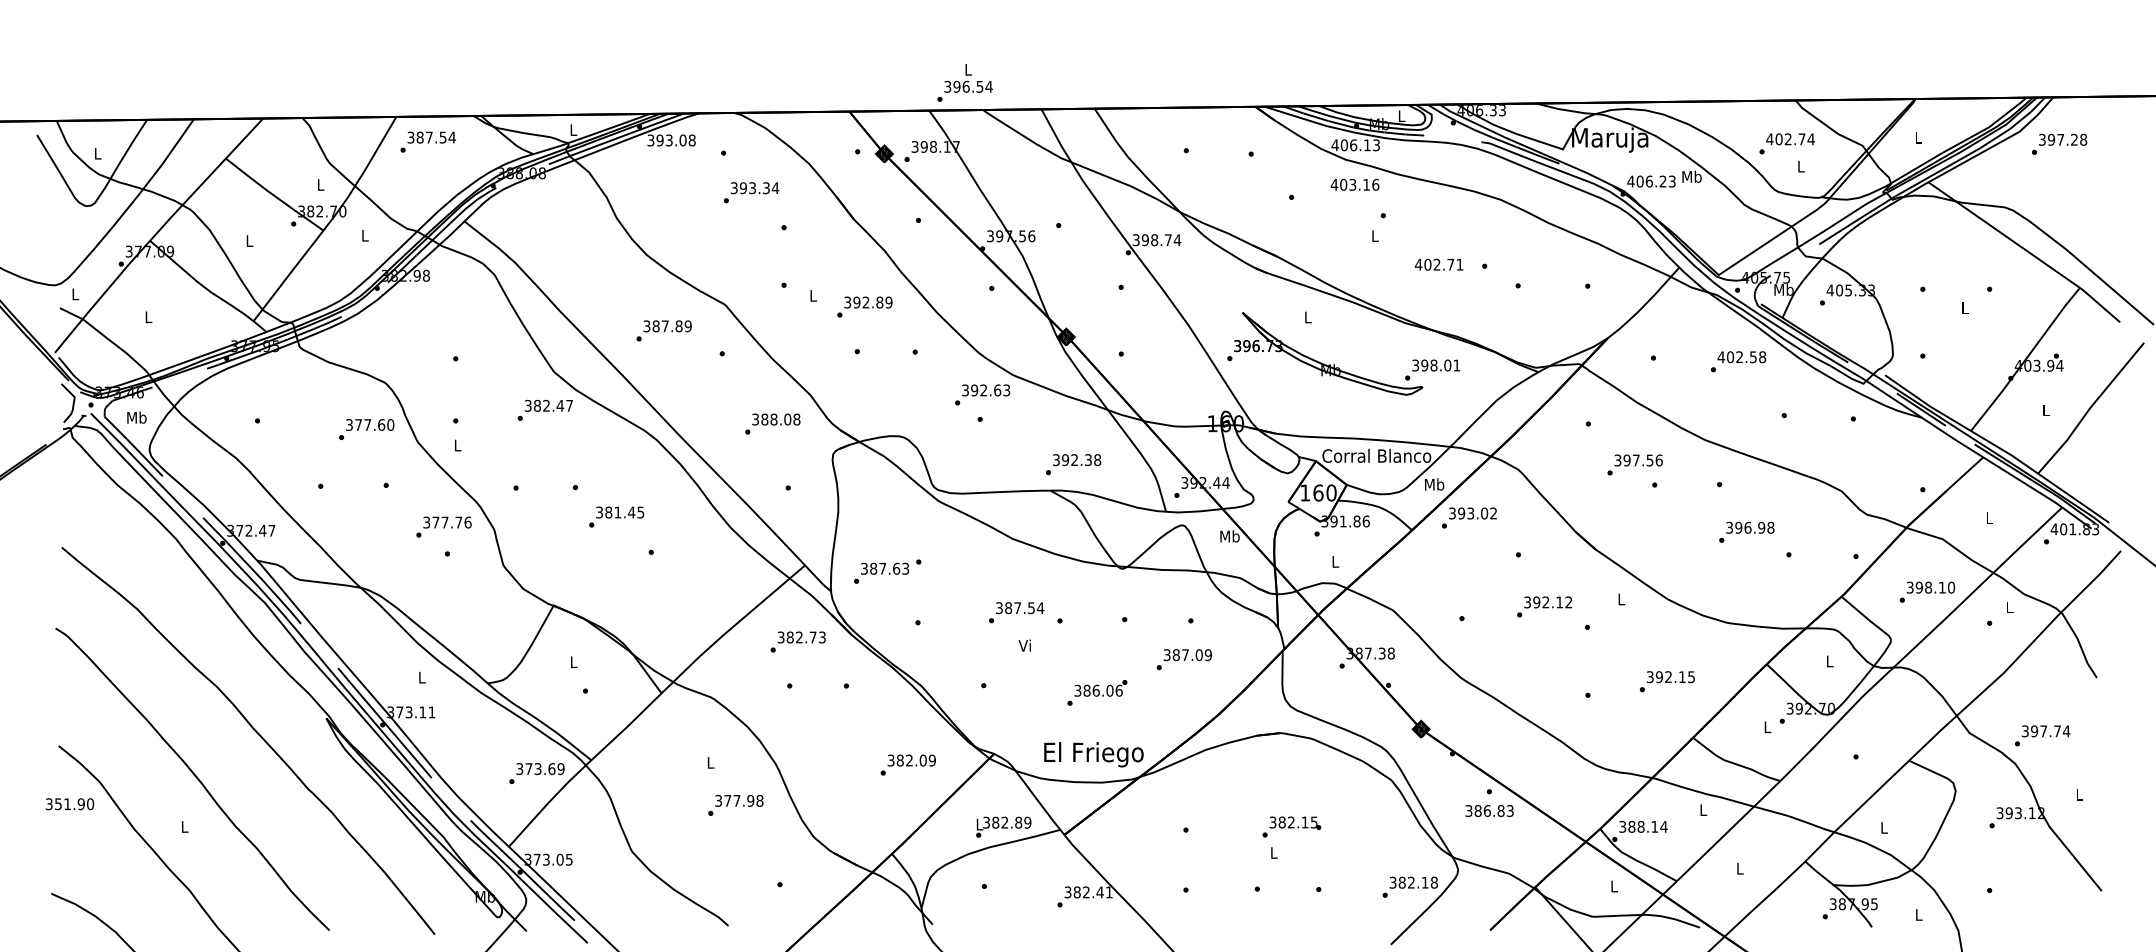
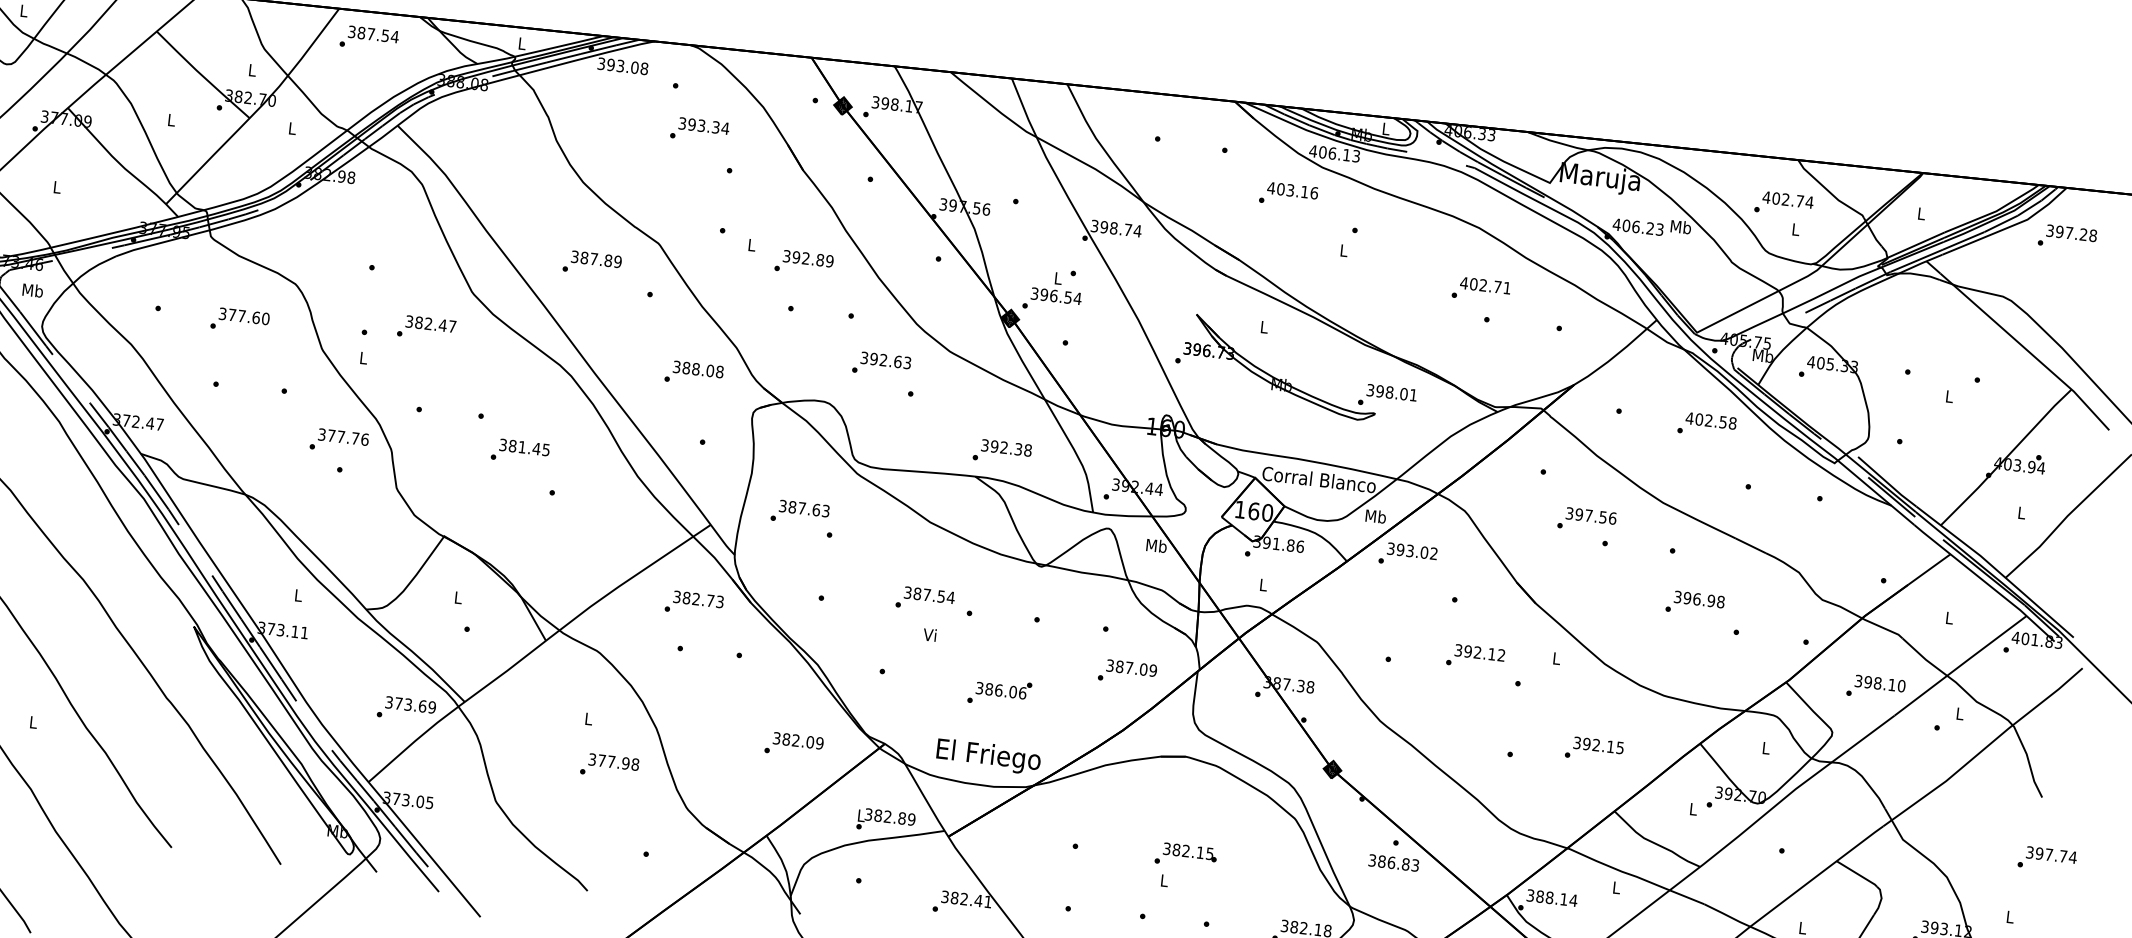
text: (964, 82) -> (1052, 291), moved
text: (1354, 184) -> (1292, 190), moved
text: (1439, 264) -> (1485, 285), moved
text: (982, 394) -> (881, 364), moved
text: (544, 409) -> (425, 327), moved
text: (366, 429) -> (240, 320), moved
text: (881, 572) -> (800, 512), moved
text: (1183, 659) -> (1126, 672), moved
text: (2042, 735) -> (2047, 858), moved

